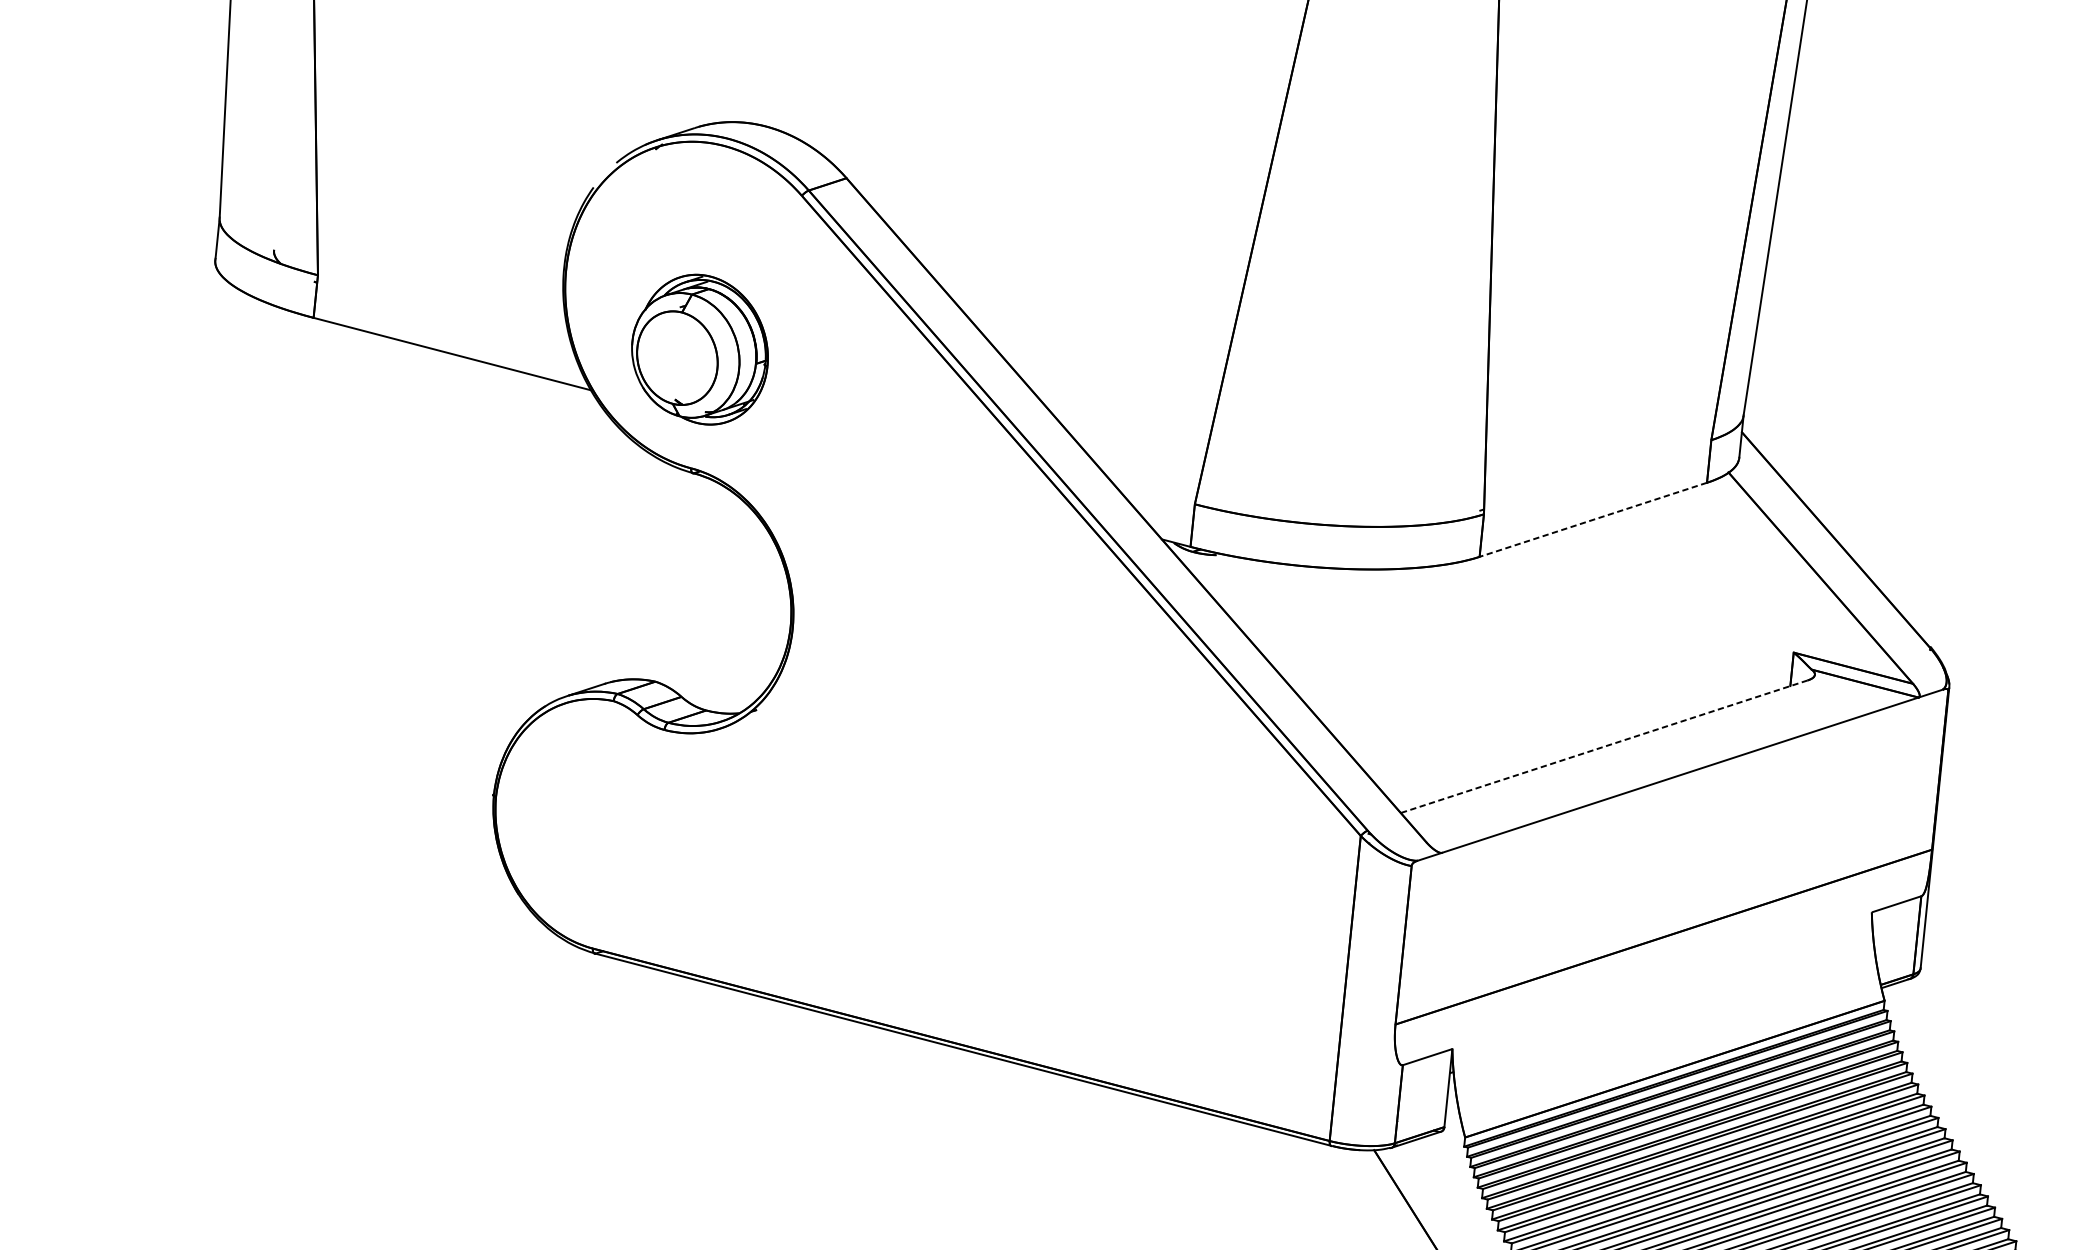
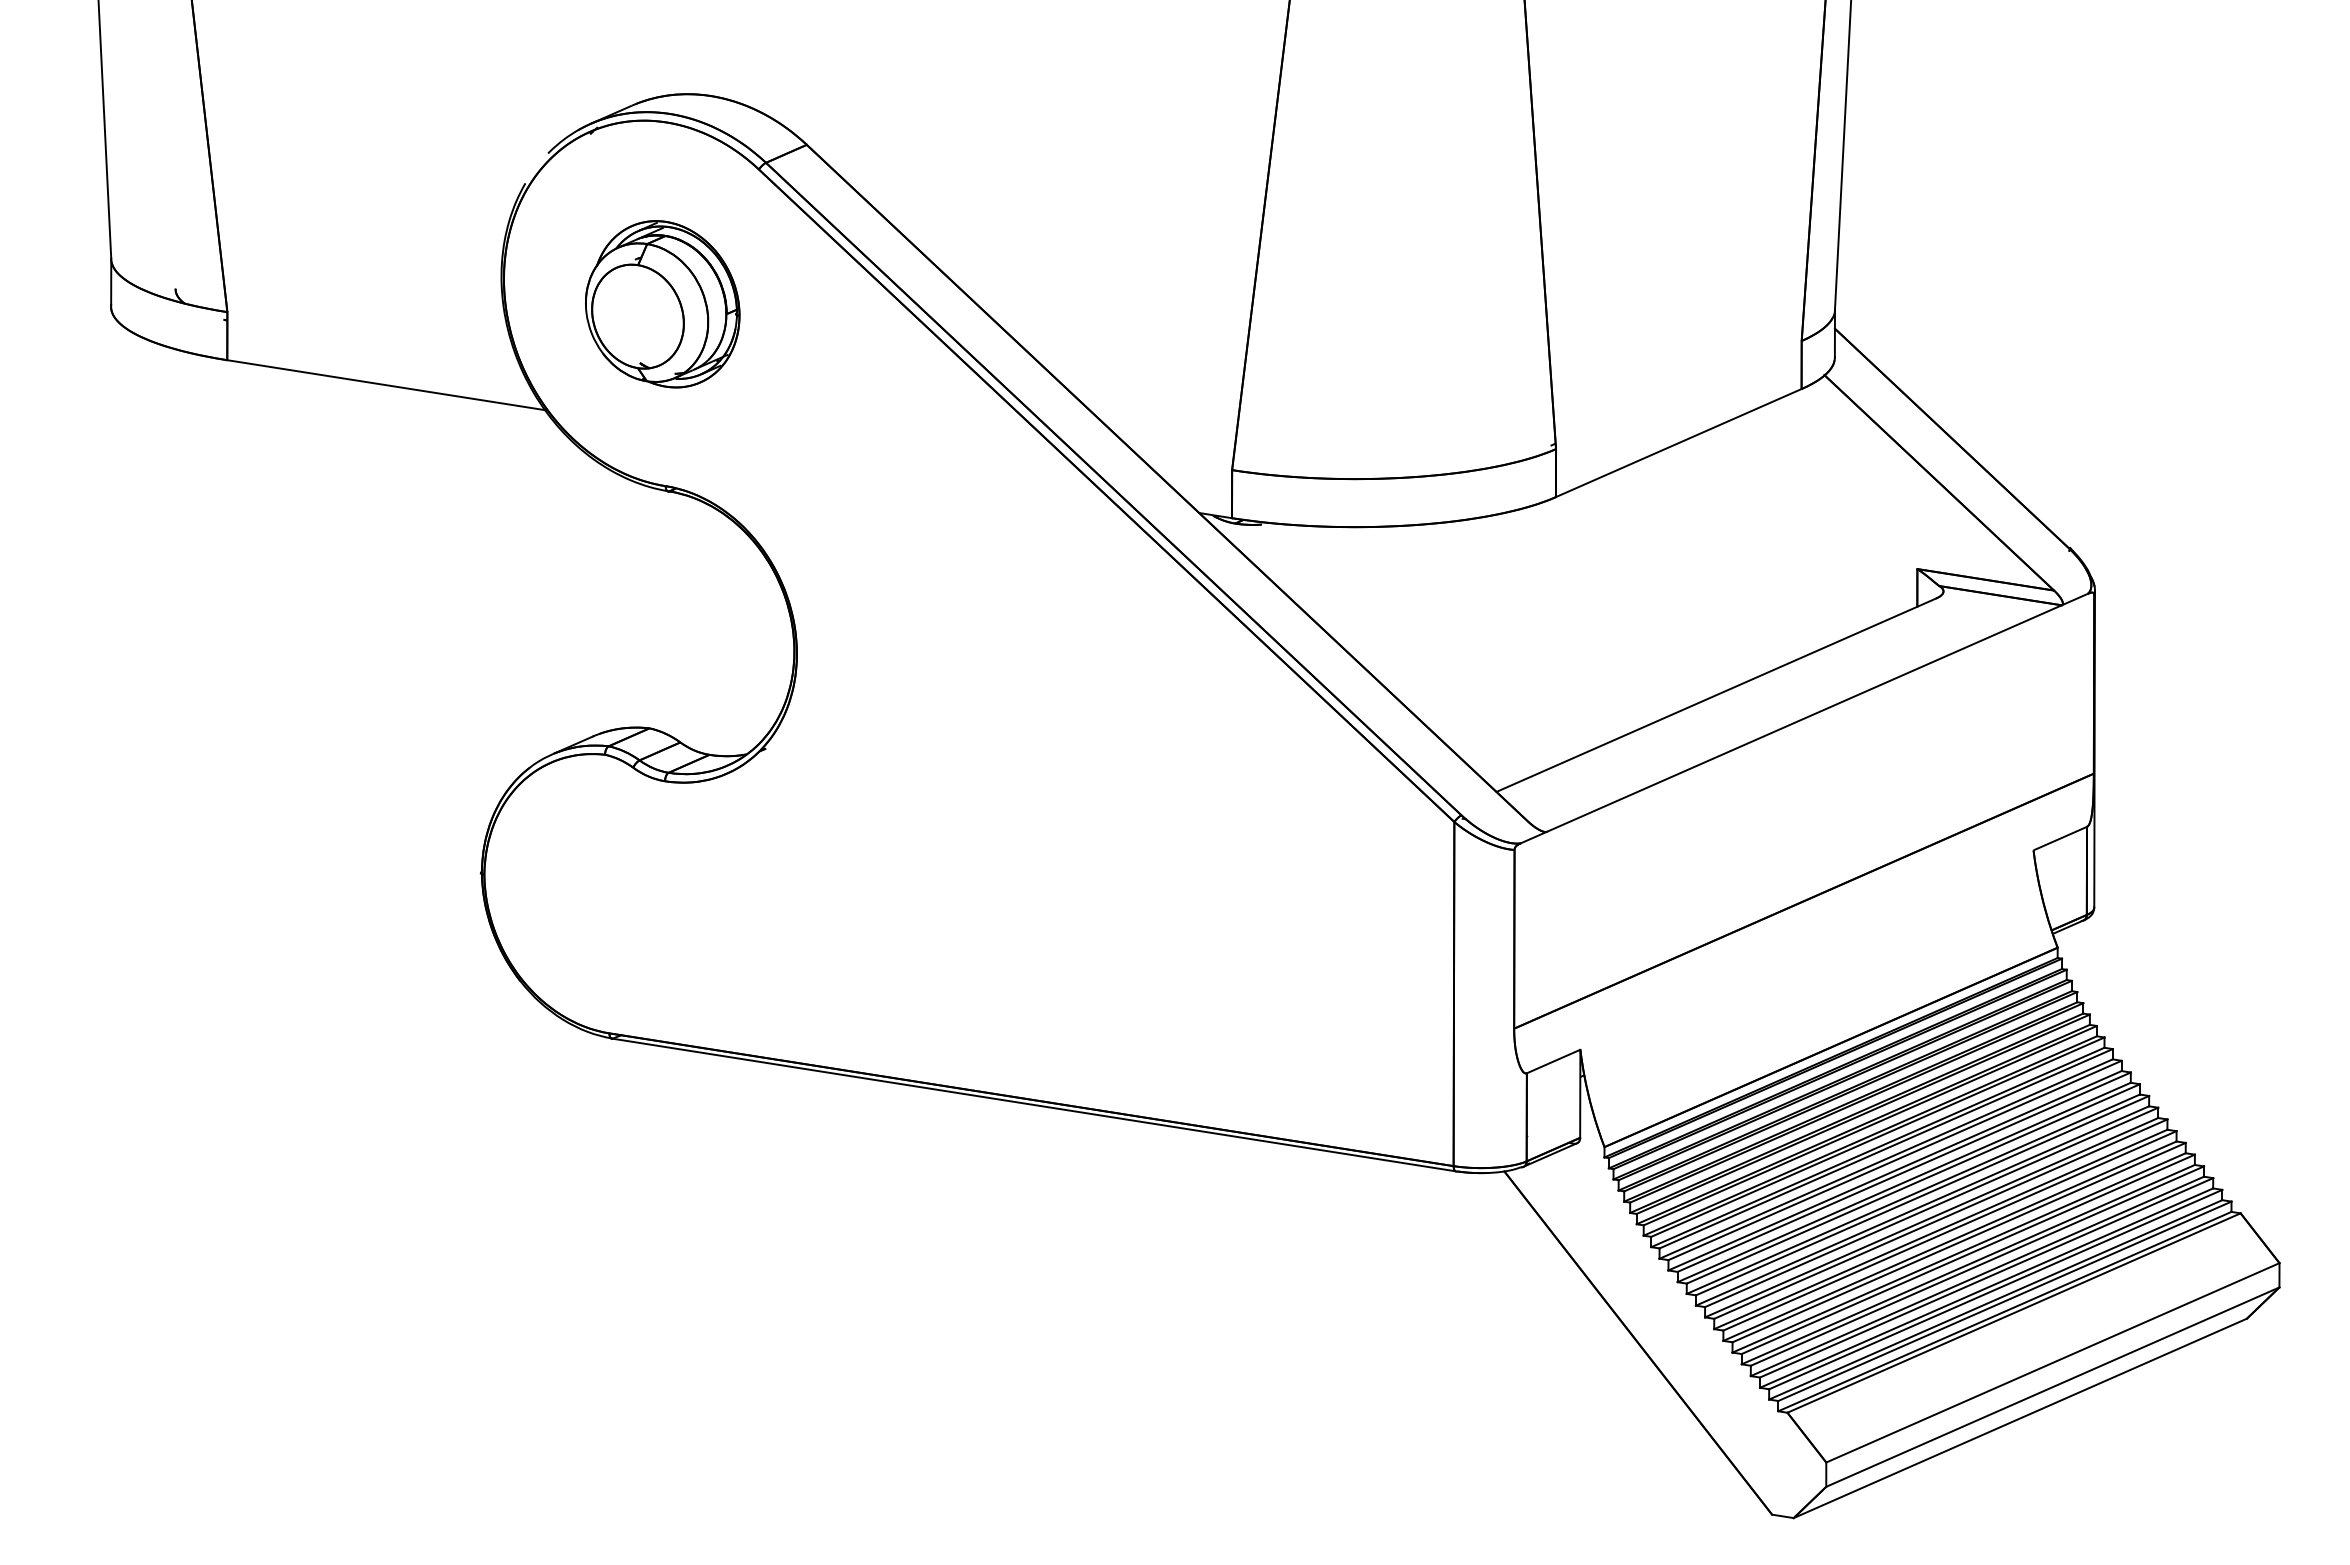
part: (700, 349) -> (662, 304), moved
line: (1593, 520) -> (1678, 443), dashed -> solid
line: (1603, 746) -> (1715, 695), dashed -> solid

